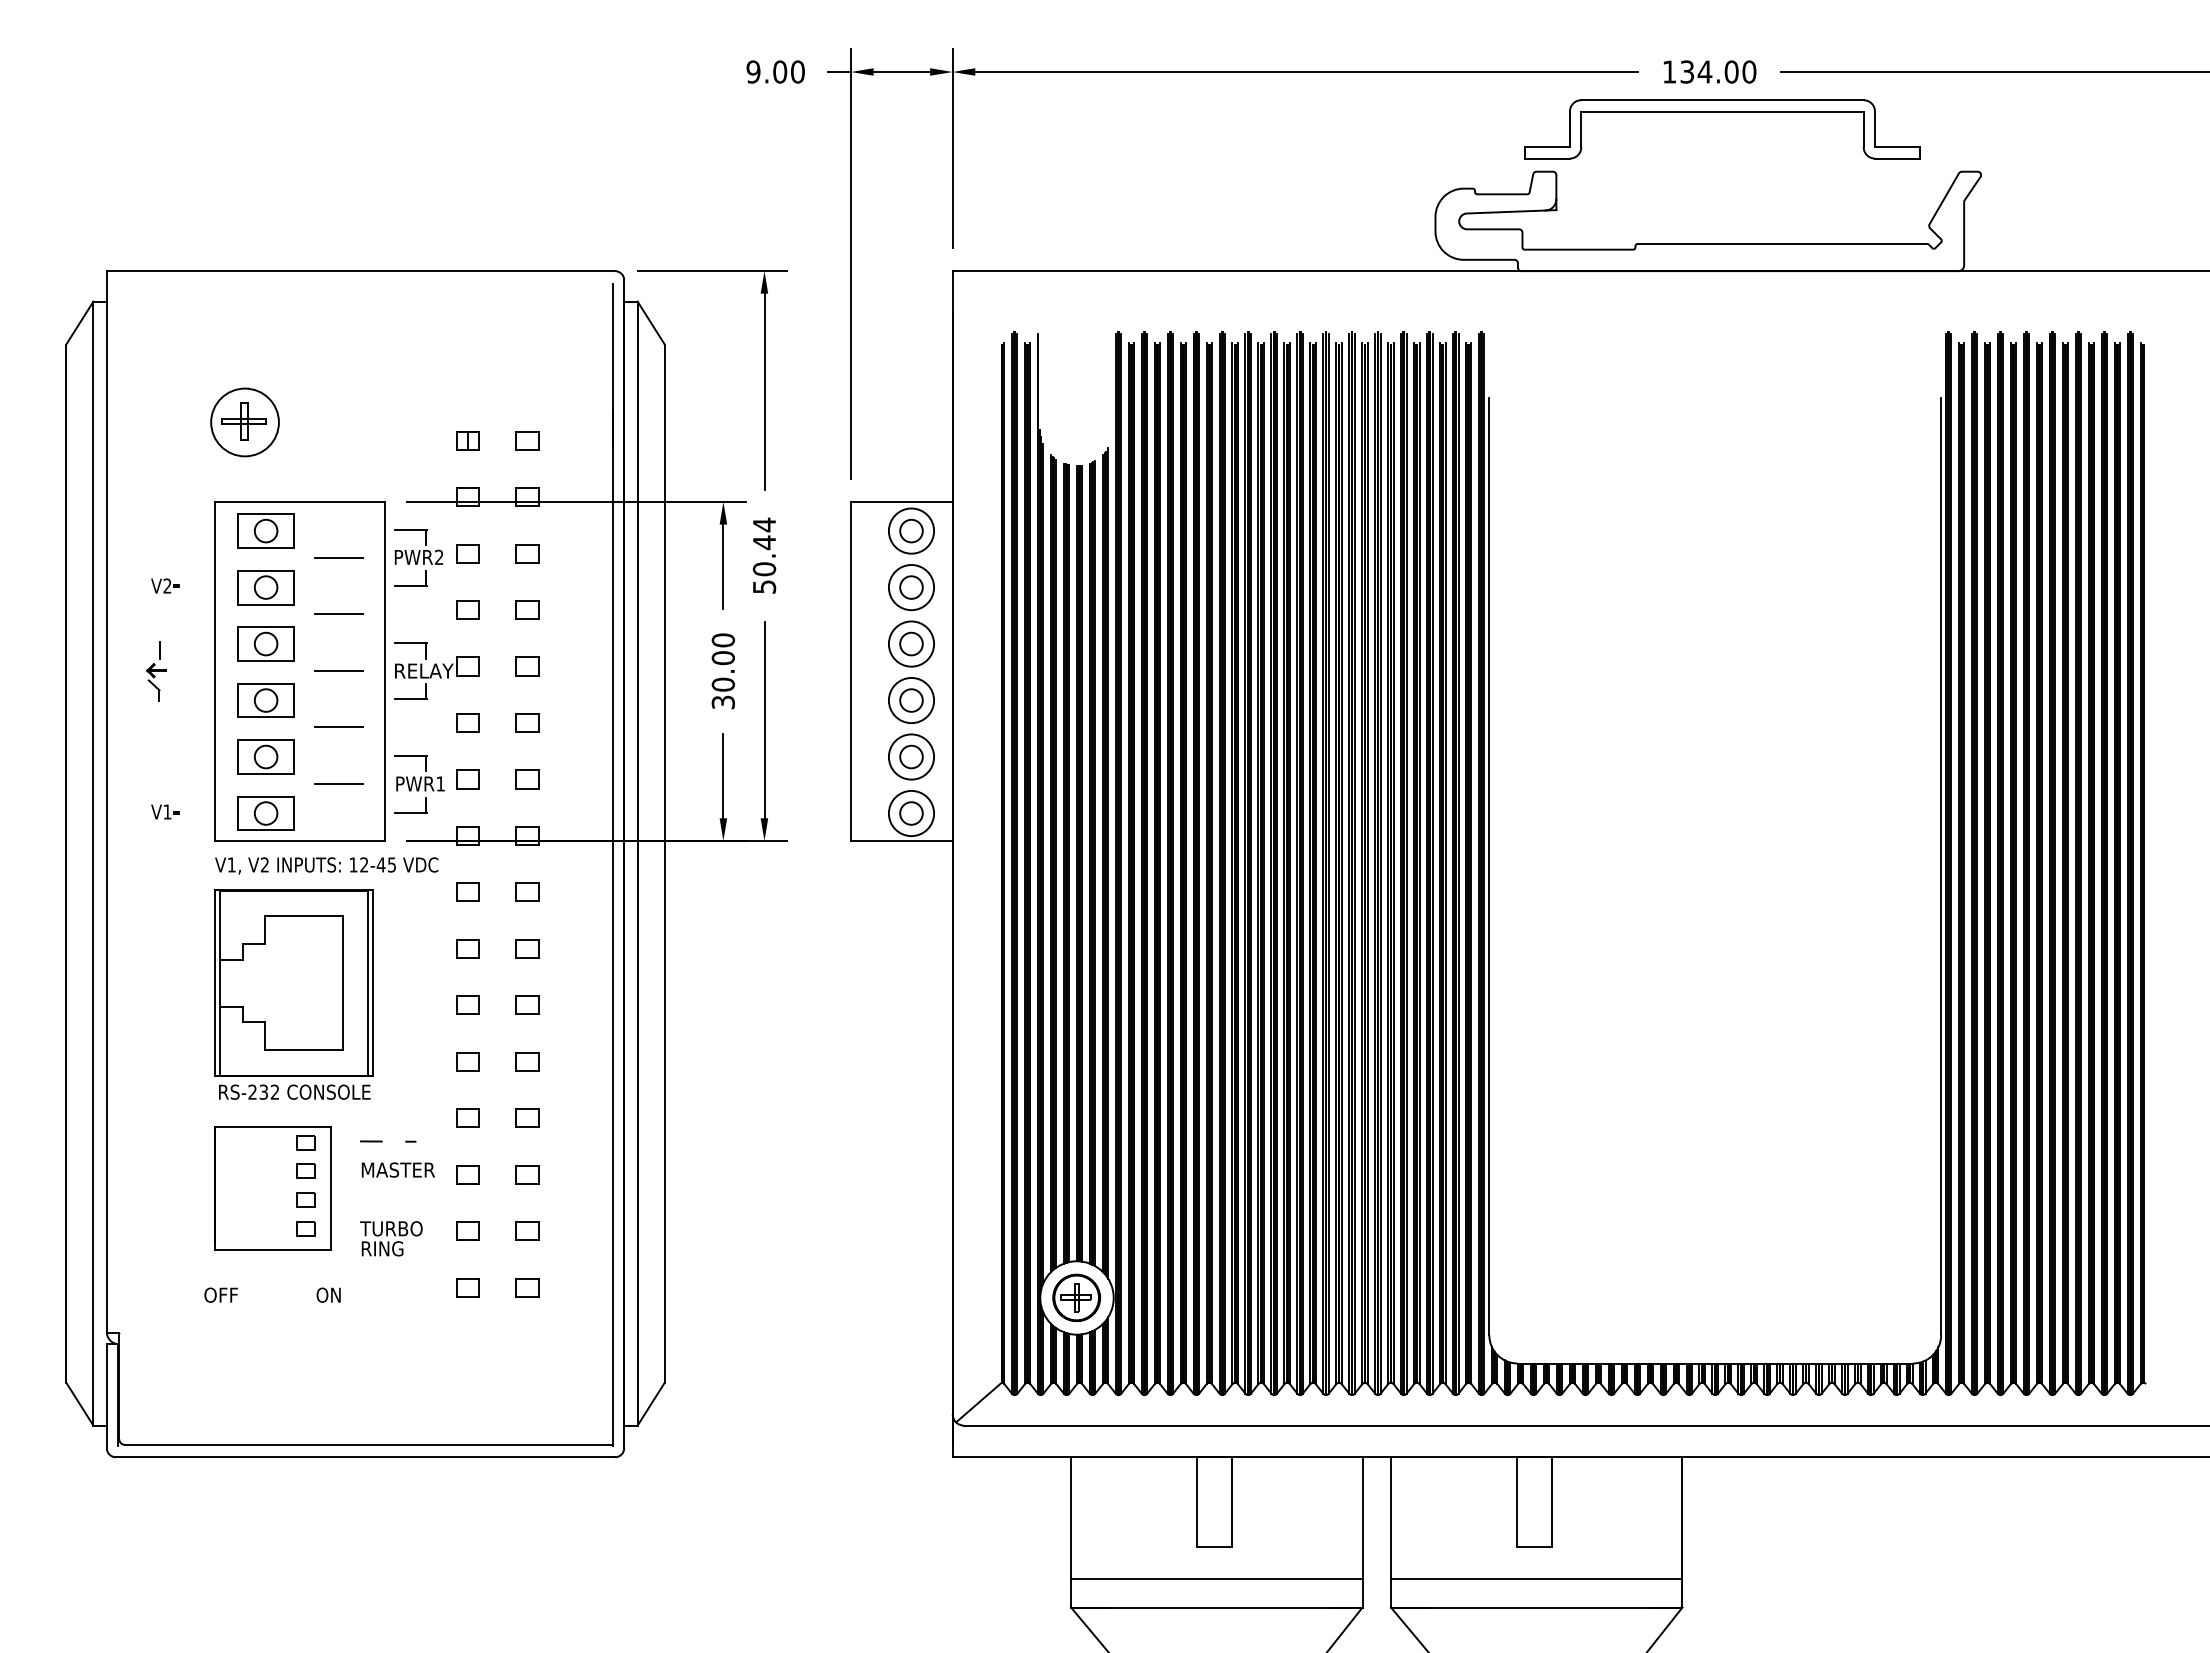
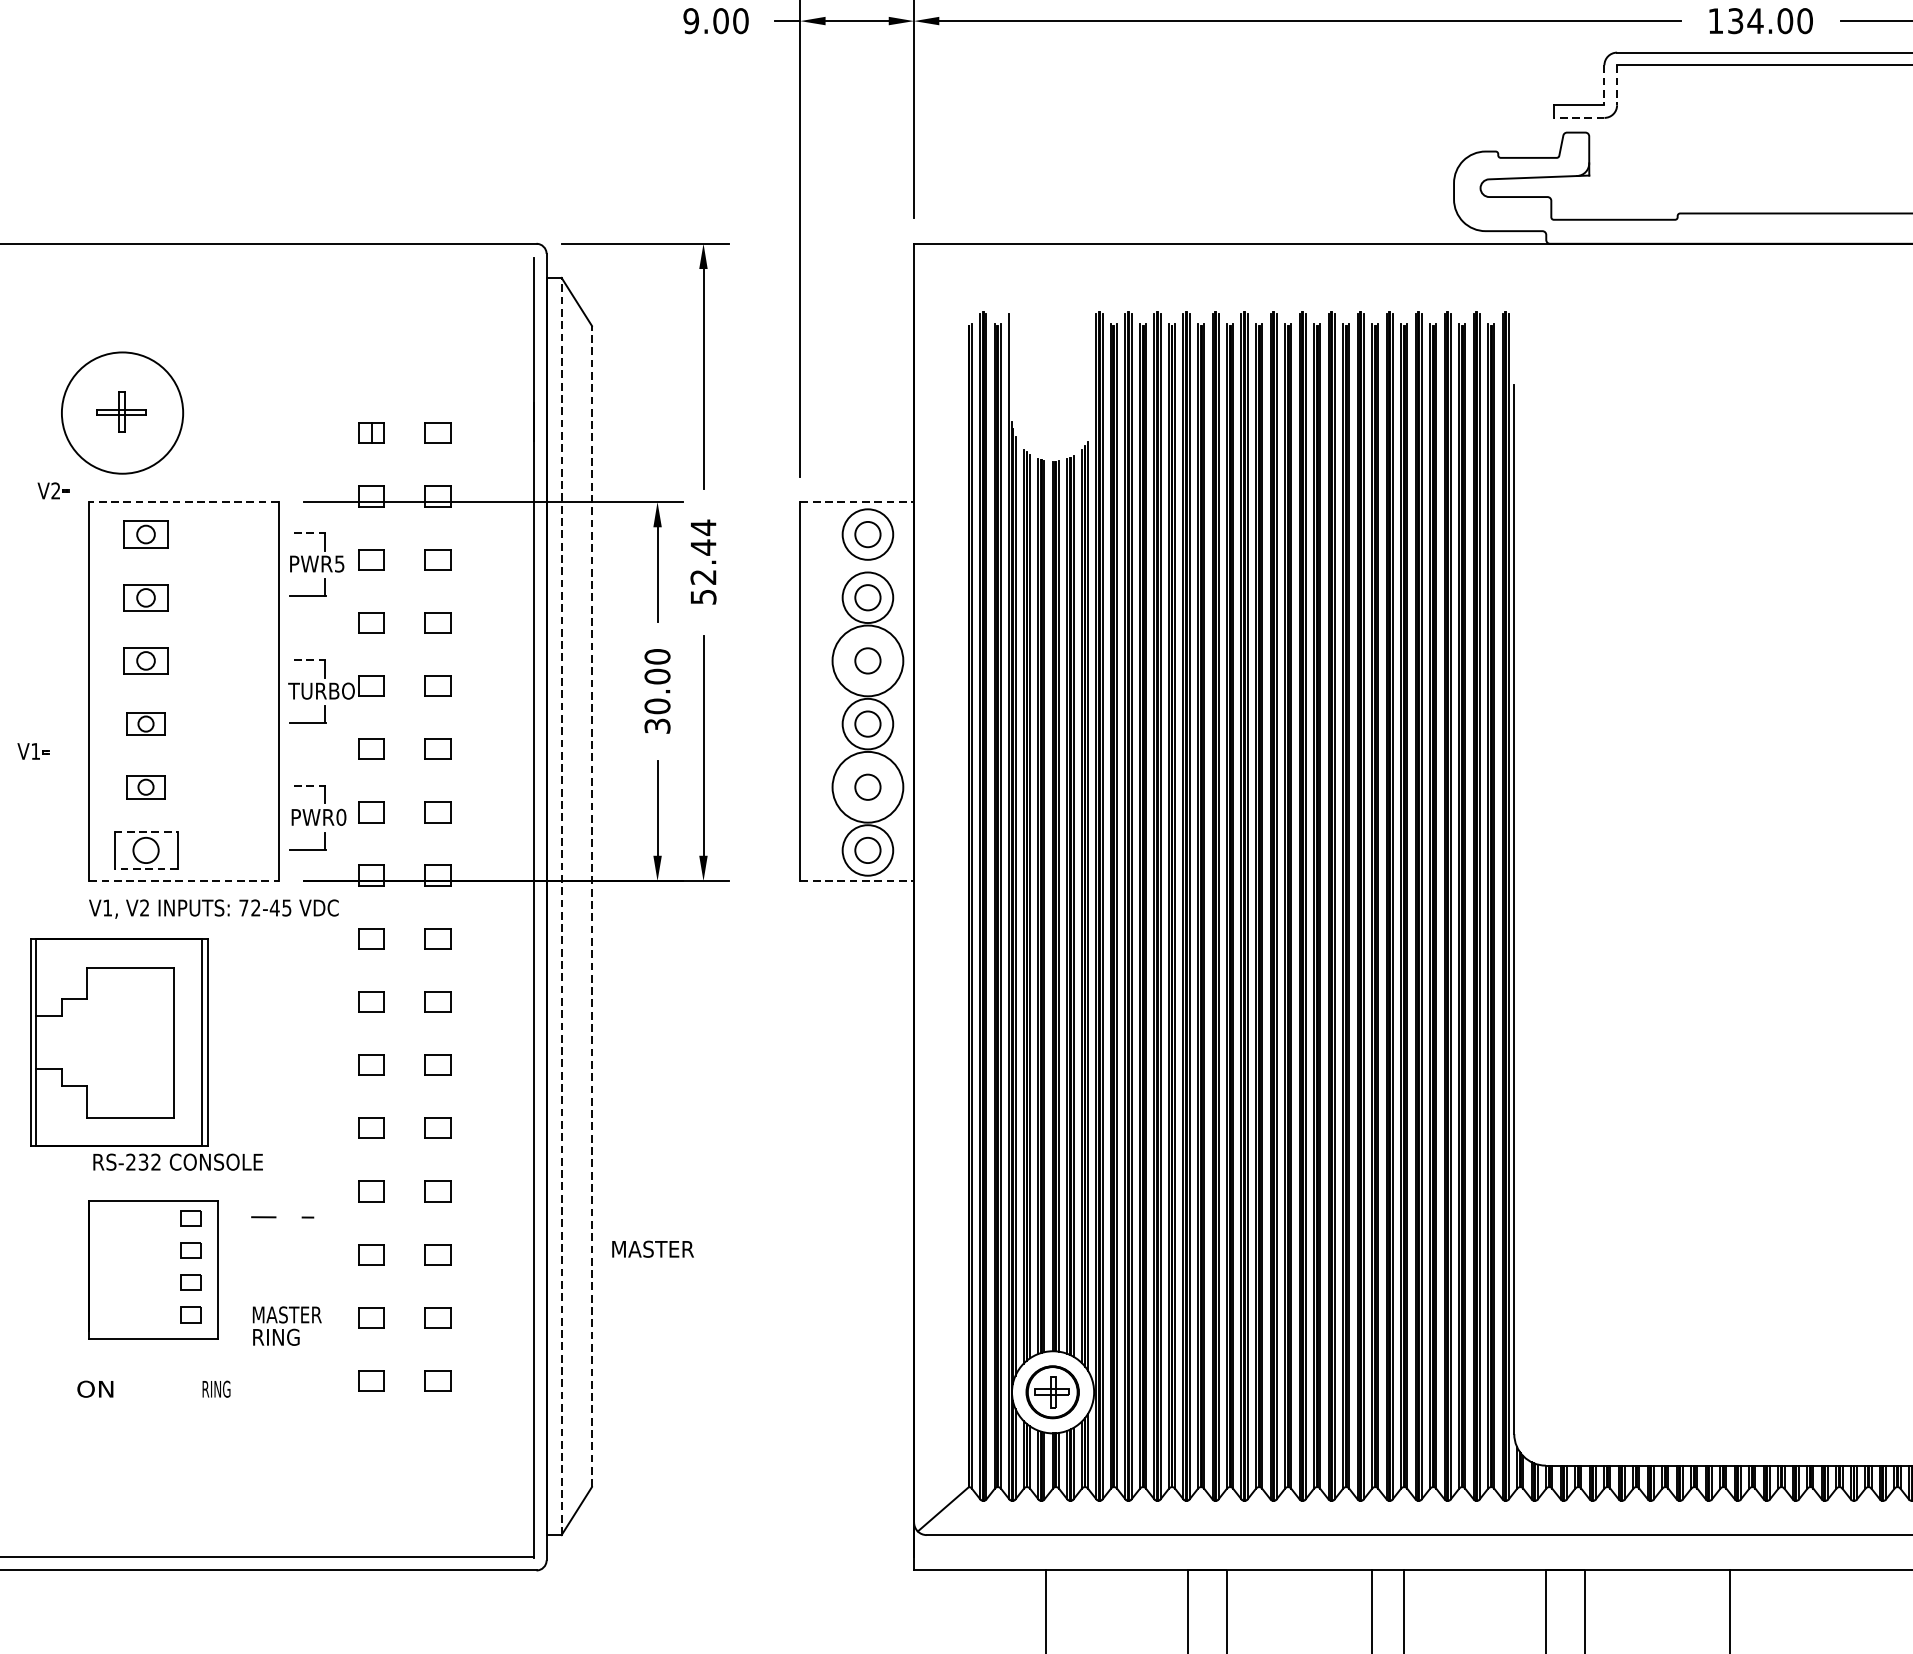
line: (1569, 129) -> (1603, 85), solid -> dashed
line: (1581, 129) -> (1617, 85), solid -> dashed
line: (1547, 158) -> (1579, 117), solid -> dashed
circle: (244, 422) -> (121, 413), size x1.6
line: (300, 502) -> (184, 502), solid -> dashed
line: (901, 502) -> (856, 502), solid -> dashed
line: (410, 529) -> (307, 532), solid -> dashed
part: (265, 530) -> (145, 533), size x0.7
line: (338, 557) -> (227, 564), removed
text: (439, 557) -> (340, 564), PWR2 -> PWR5
text: (764, 569) -> (703, 577), 50.44 -> 52.44
part: (165, 585) -> (53, 490), moved
part: (265, 587) -> (145, 597), size x0.7
line: (338, 614) -> (227, 627), removed
part: (265, 643) -> (145, 660), size x0.7
line: (410, 643) -> (307, 660), solid -> dashed
circle: (911, 643) -> (867, 660), size x1.4
line: (338, 670) -> (227, 690), removed
text: (423, 670) -> (322, 690), RELAY -> TURBO
part: (156, 671) -> (23, 691), removed
part: (265, 700) -> (145, 724), size x0.6
line: (338, 727) -> (227, 754), removed
line: (410, 755) -> (307, 785), solid -> dashed
part: (265, 756) -> (145, 786), size x0.6
circle: (911, 756) -> (867, 786), size x1.4
line: (338, 783) -> (227, 816), removed
text: (440, 783) -> (341, 816), PWR1 -> PWR0
line: (266, 796) -> (146, 831), solid -> dashed
part: (165, 811) -> (33, 750), moved
line: (265, 830) -> (145, 869), solid -> dashed
line: (300, 840) -> (184, 880), solid -> dashed
line: (901, 840) -> (856, 880), solid -> dashed
line: (637, 863) -> (561, 906), solid -> dashed
line: (664, 863) -> (591, 906), solid -> dashed
text: (353, 864) -> (243, 907), 12-45 -> 72-45
part: (293, 982) -> (118, 1041), moved
text: (397, 1169) -> (652, 1248), moved
text: (391, 1228) -> (286, 1314), TURBO -> MASTER
text: (220, 1294) -> (95, 1388), OFF -> ON
text: (328, 1294) -> (215, 1388), ON -> RING

